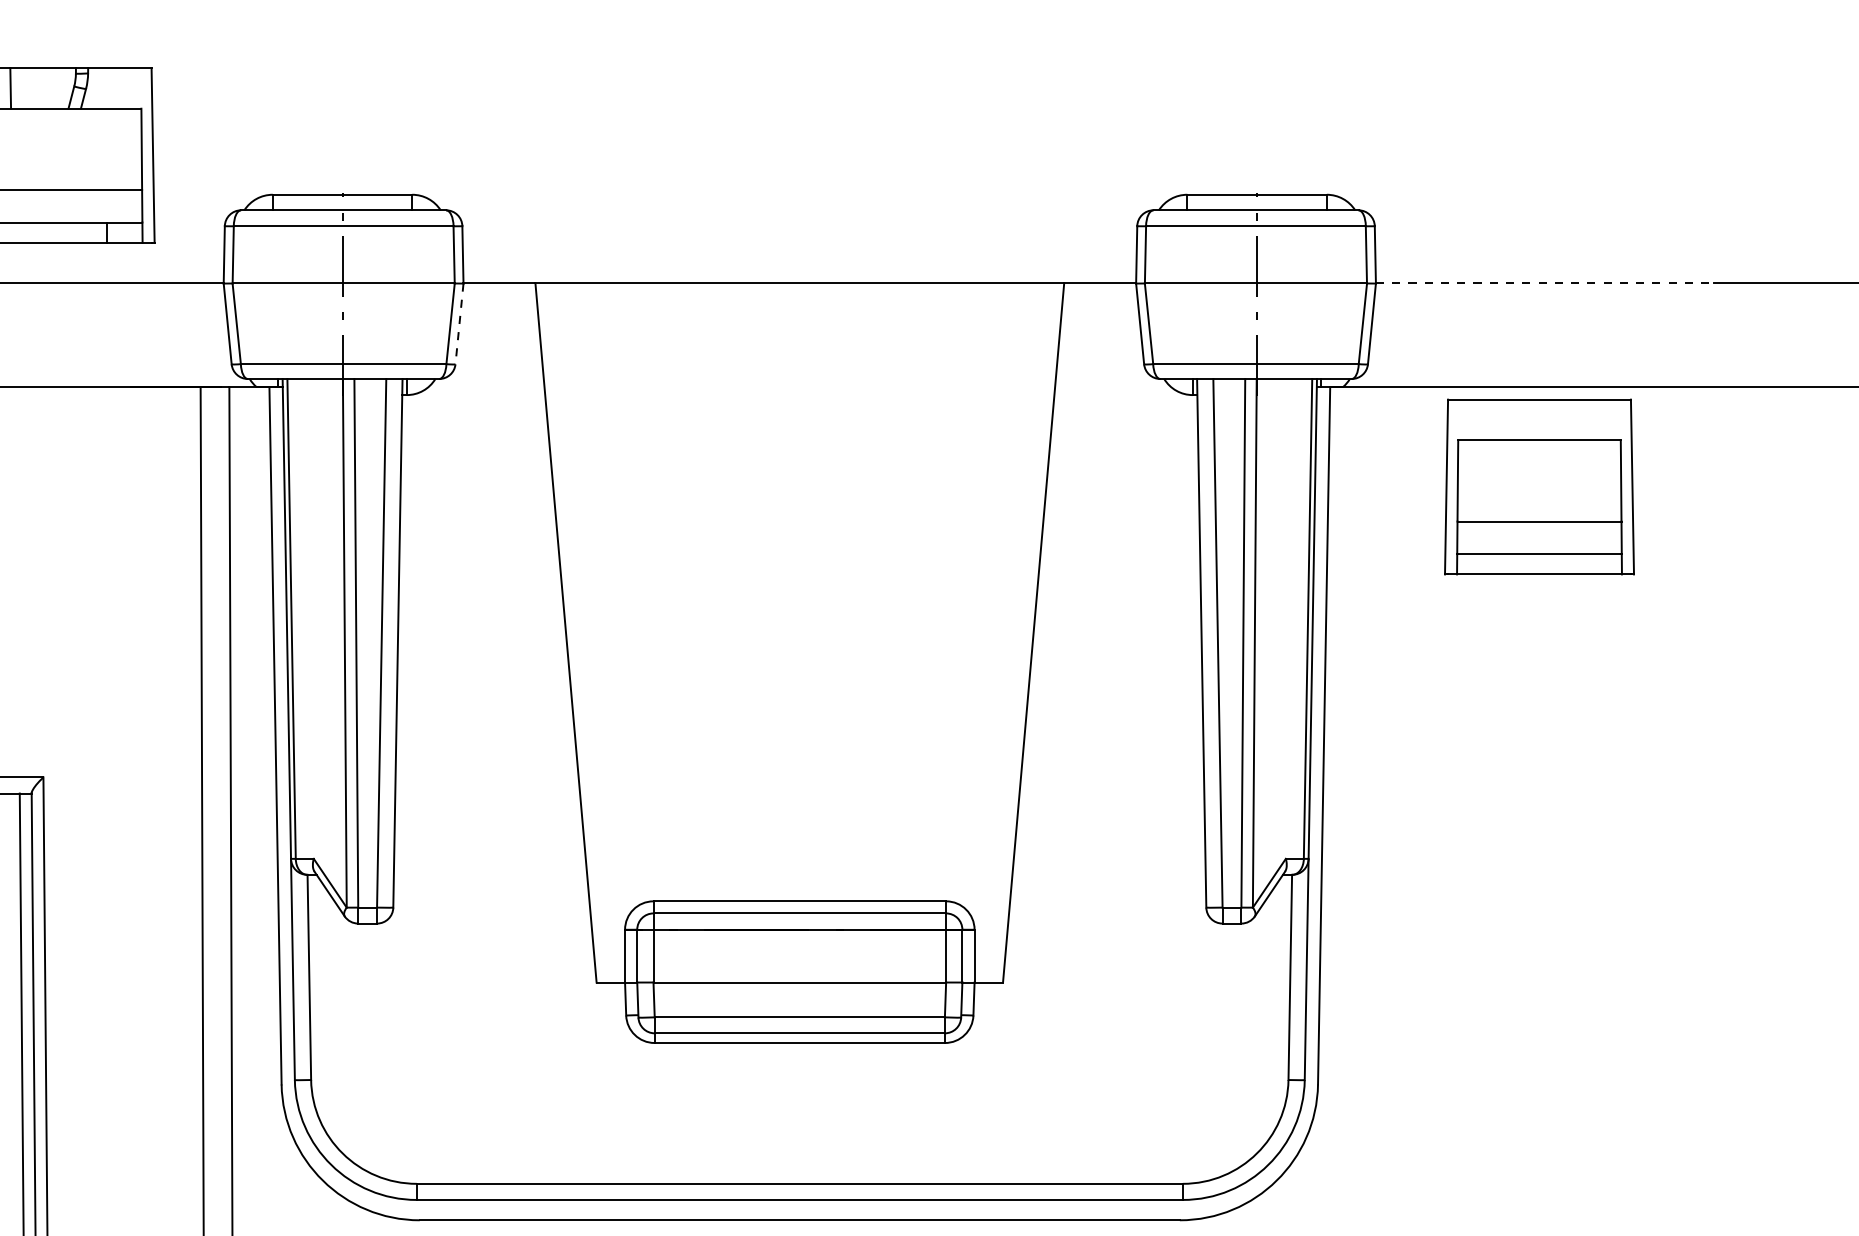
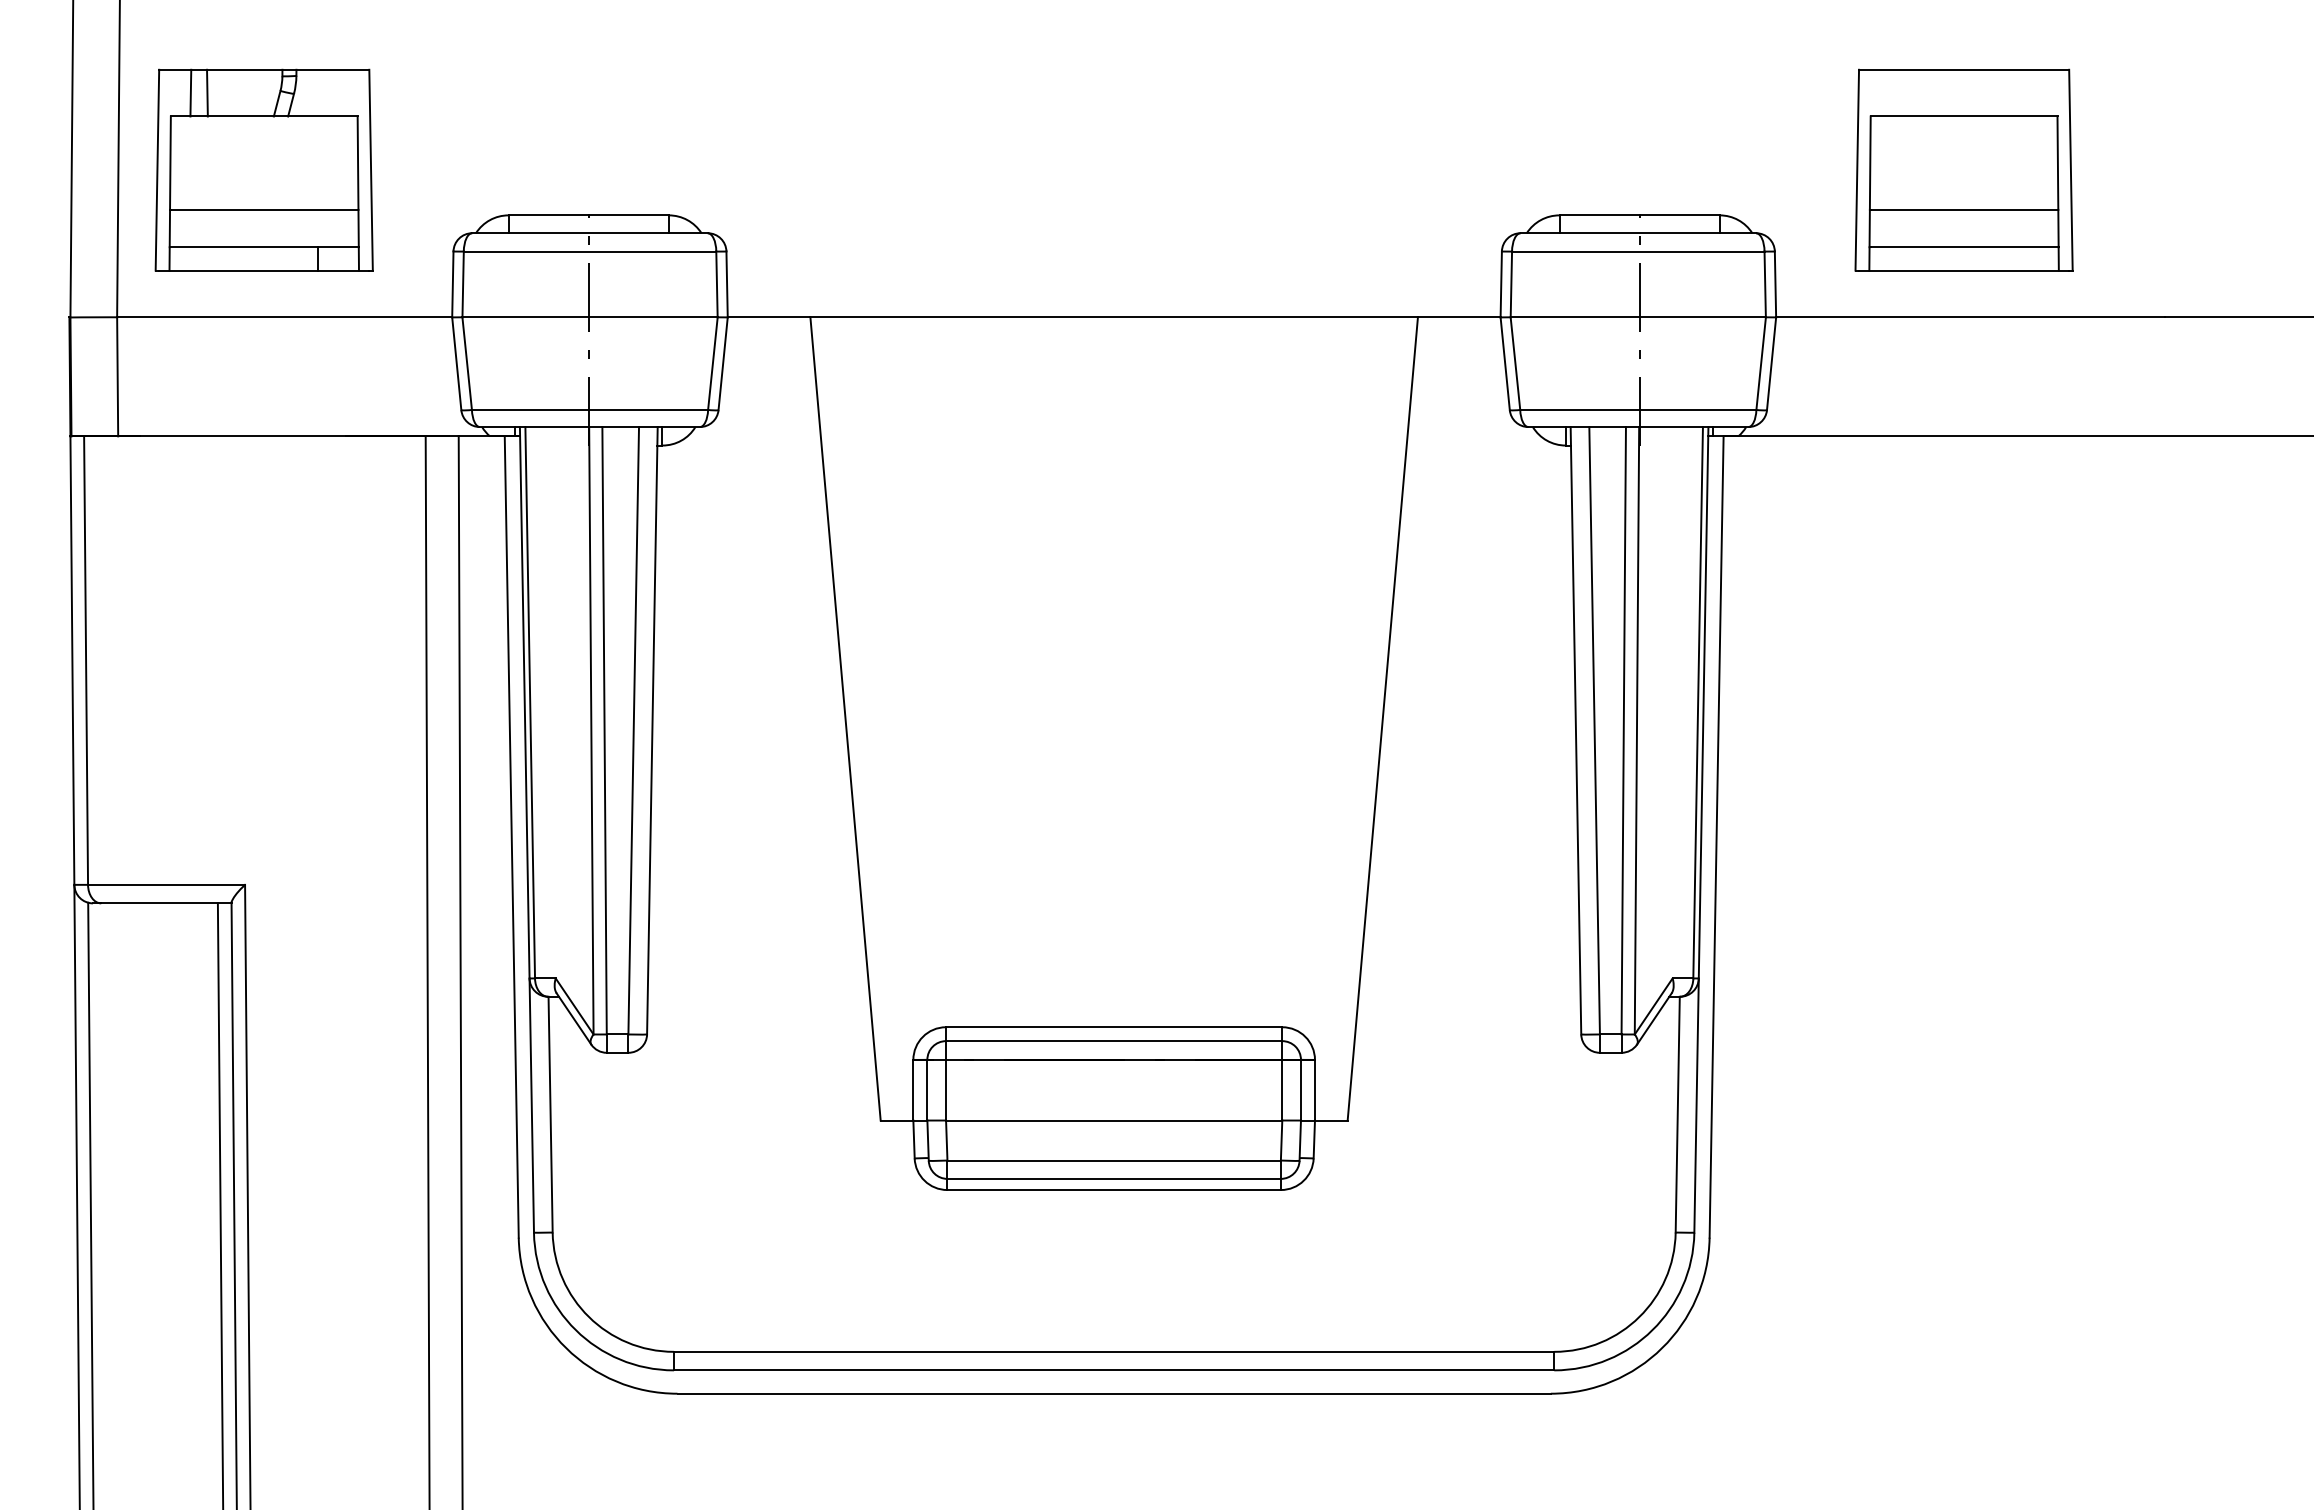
line: (1545, 283) -> (1971, 317), dashed -> solid
line: (459, 323) -> (723, 363), dashed -> solid
part: (1538, 486) -> (1963, 169), moved

